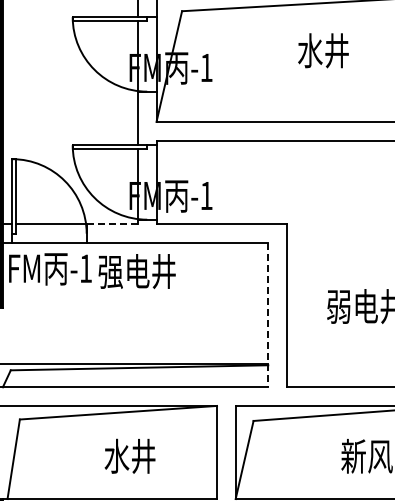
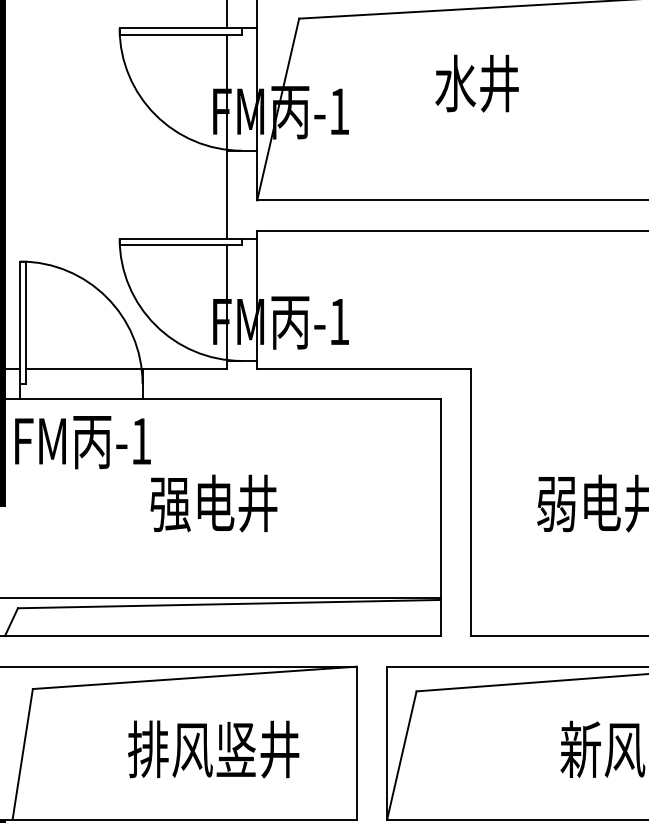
text: (323, 50) -> (477, 83), moved
line: (112, 224) -> (184, 368), dashed -> solid
text: (136, 271) -> (212, 503), moved
line: (268, 315) -> (441, 518), dashed -> solid
text: (129, 455) -> (212, 748), 水井 -> 排风竖井

